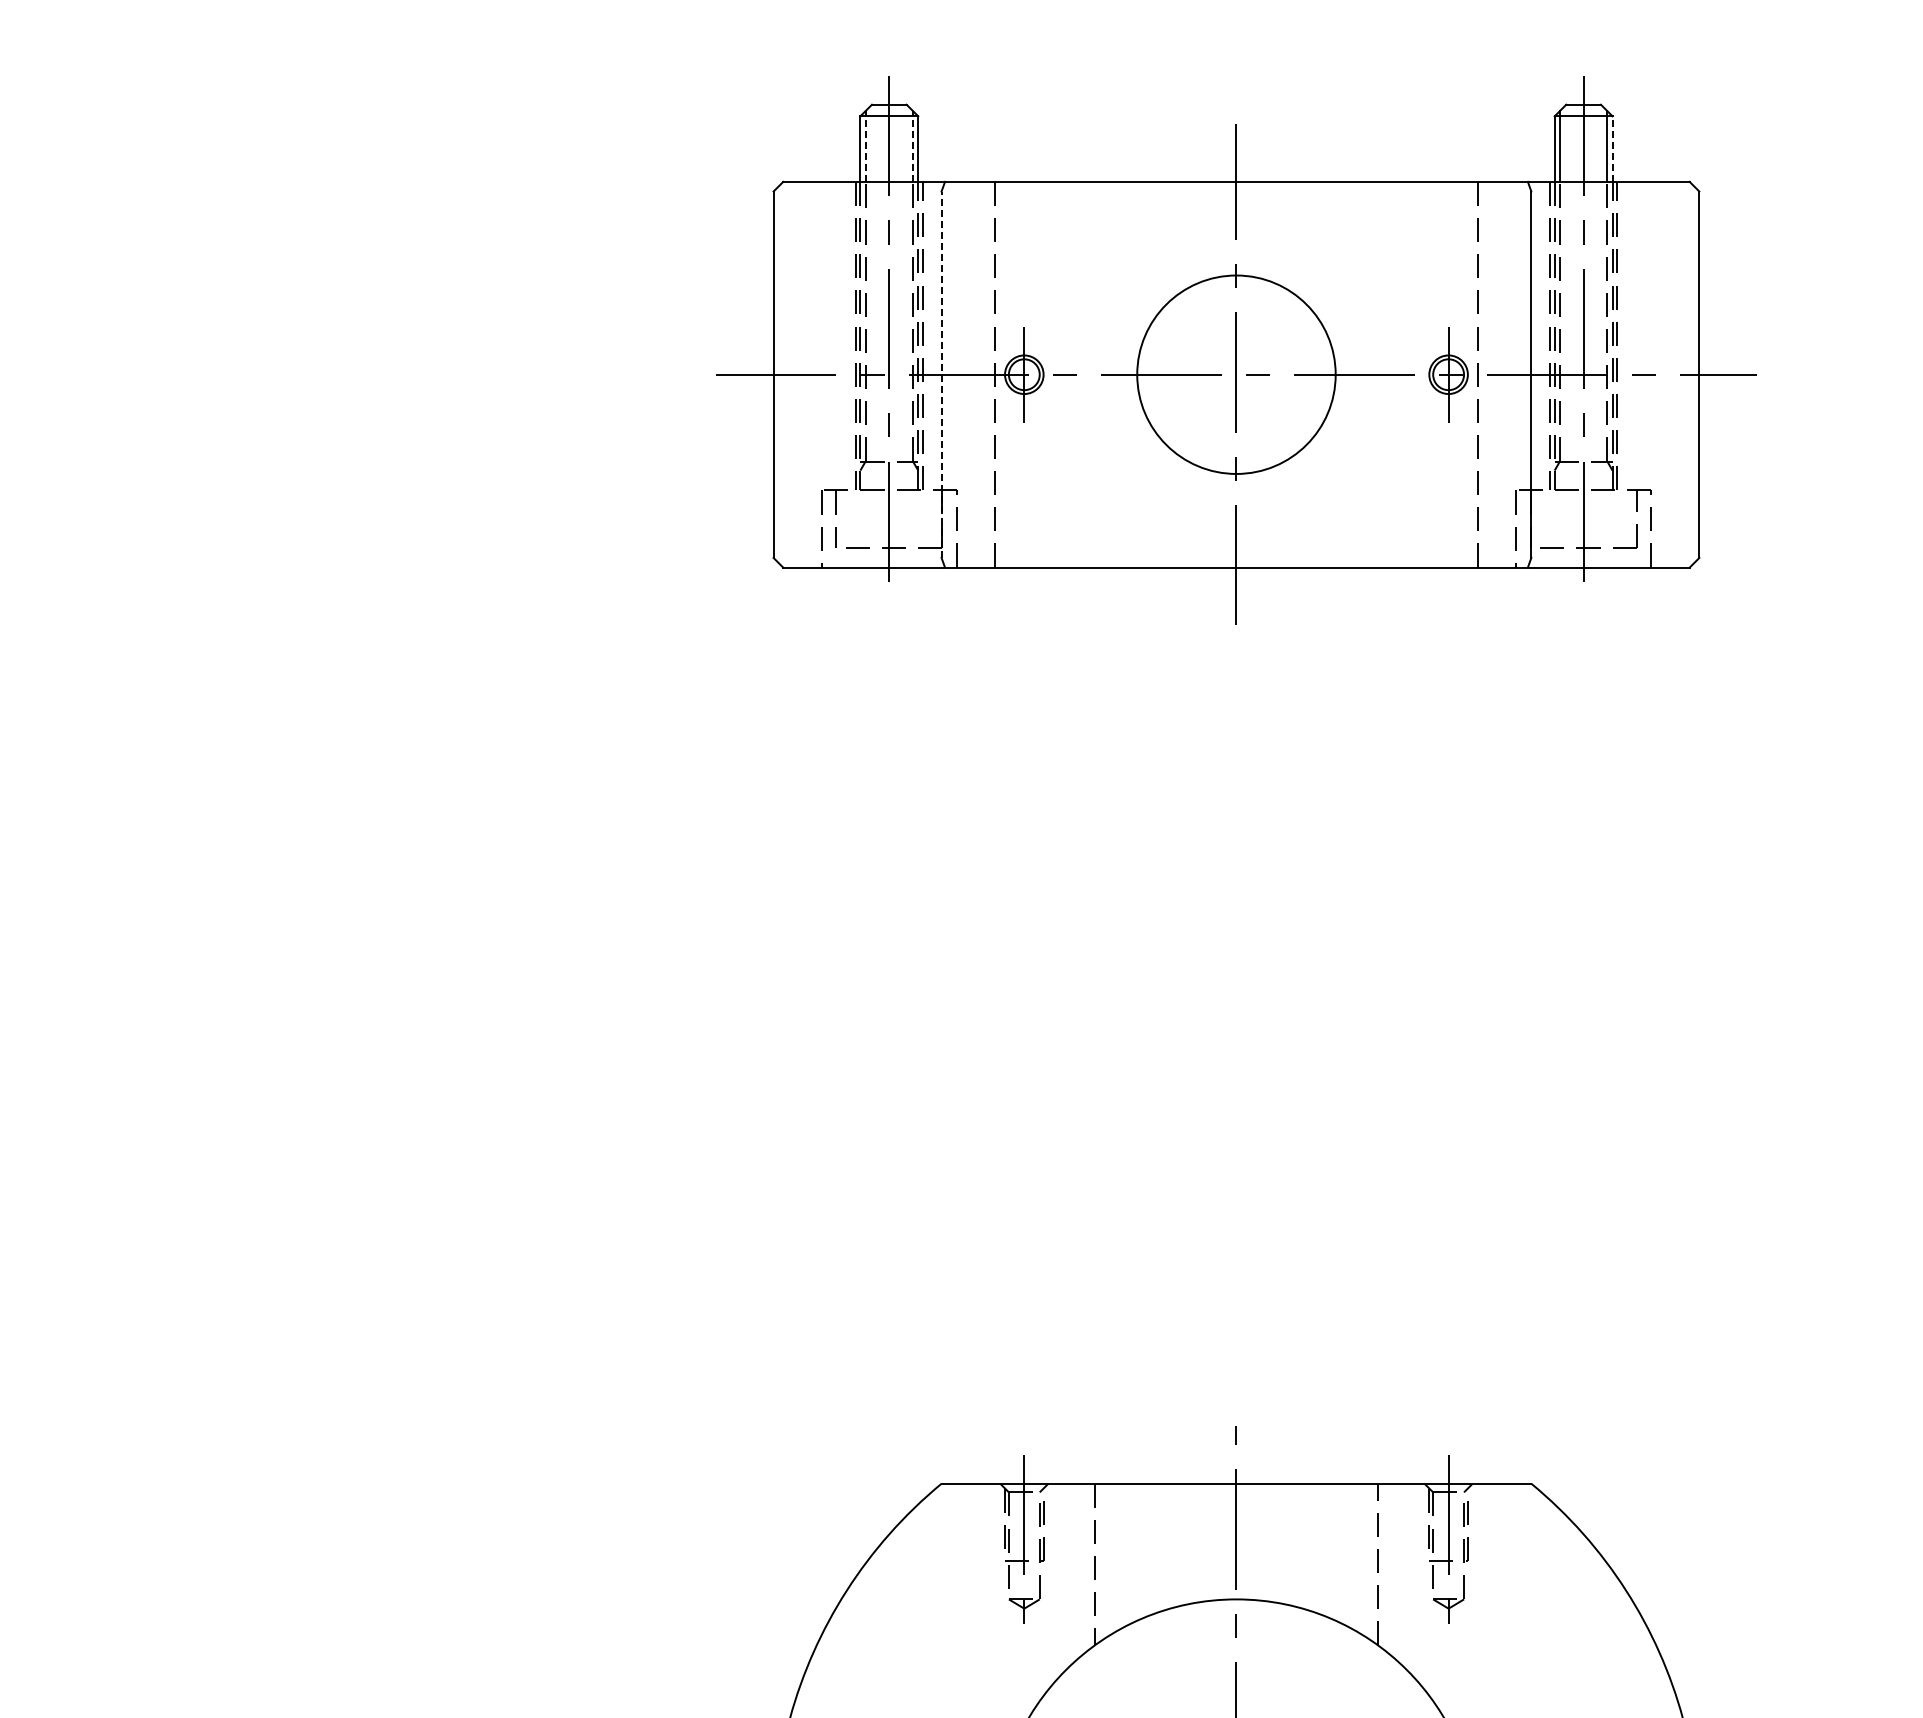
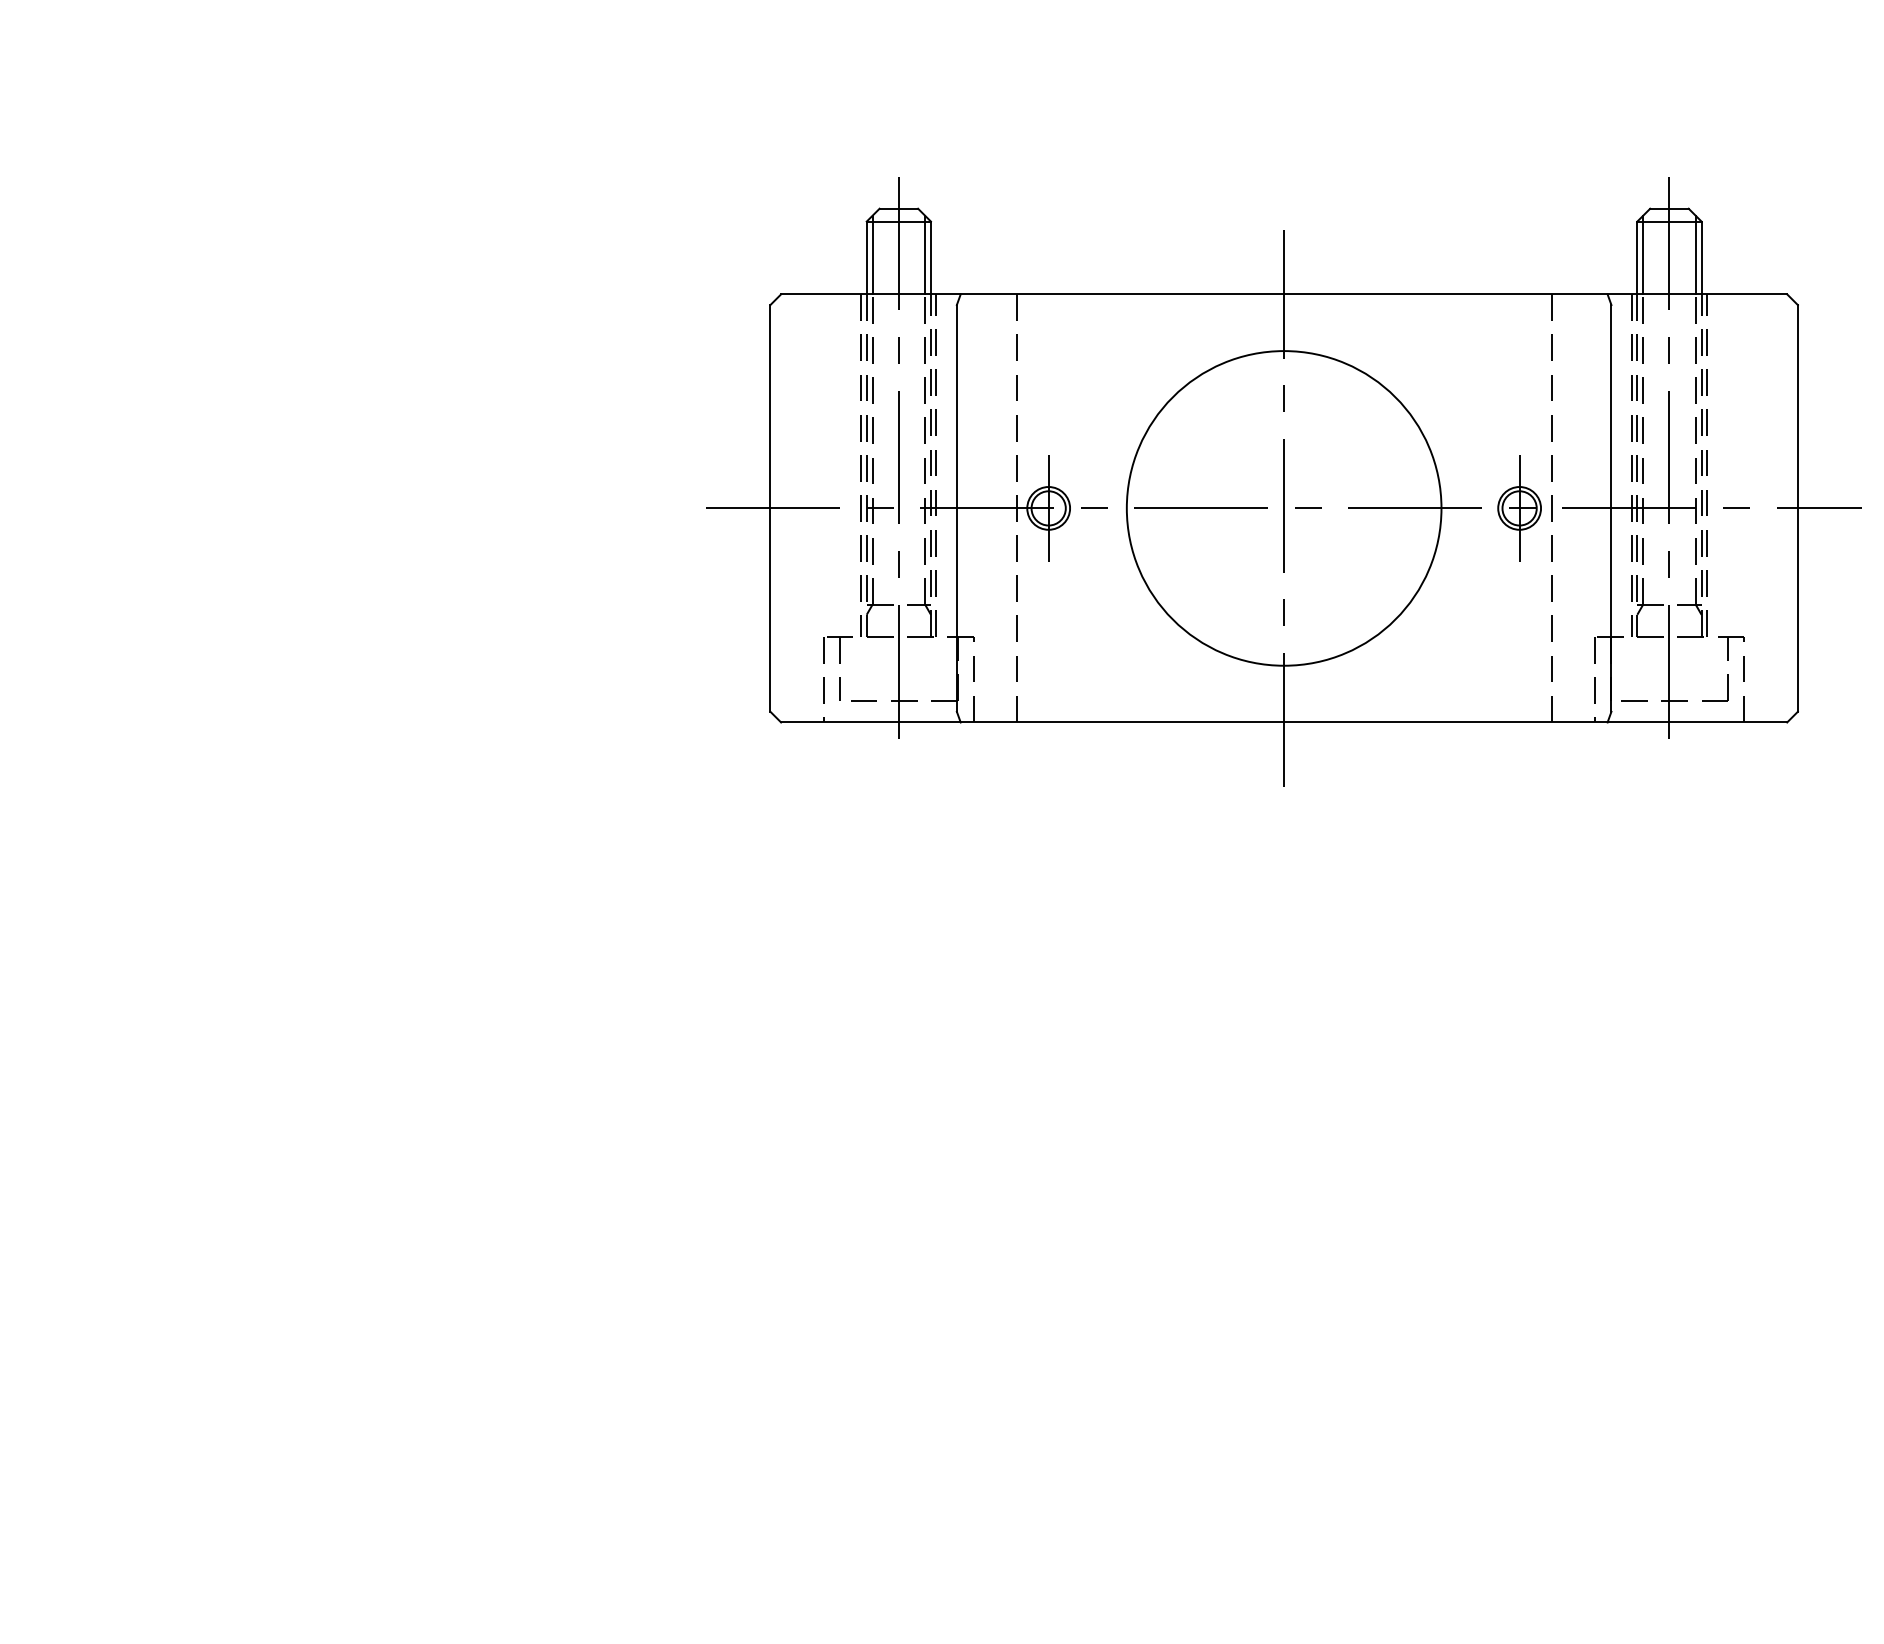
line: (865, 146) -> (872, 255), dashed -> solid
line: (913, 146) -> (925, 255), dashed -> solid
line: (1612, 149) -> (1701, 258), dashed -> solid
line: (941, 374) -> (956, 508), dashed -> solid
circle: (1236, 374) -> (1284, 508), size x1.43

